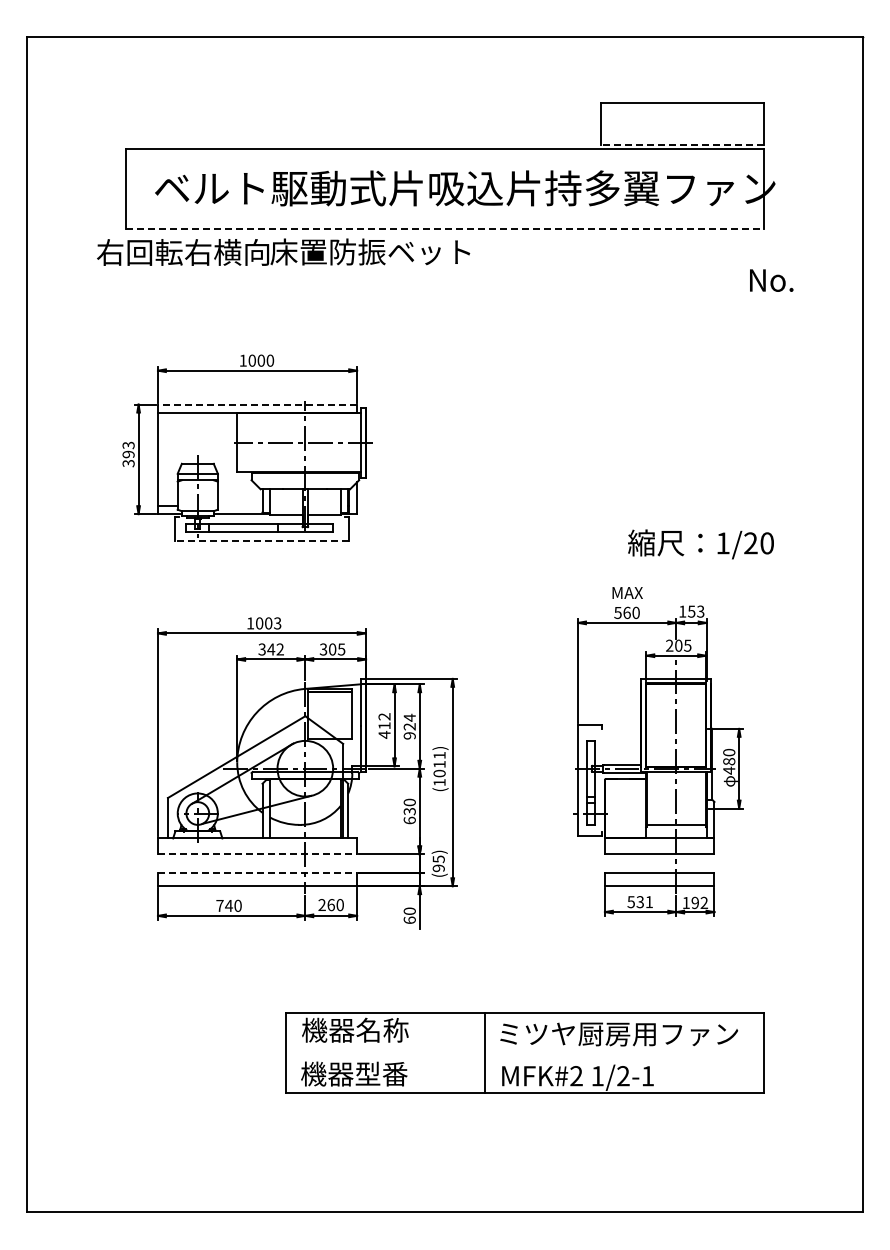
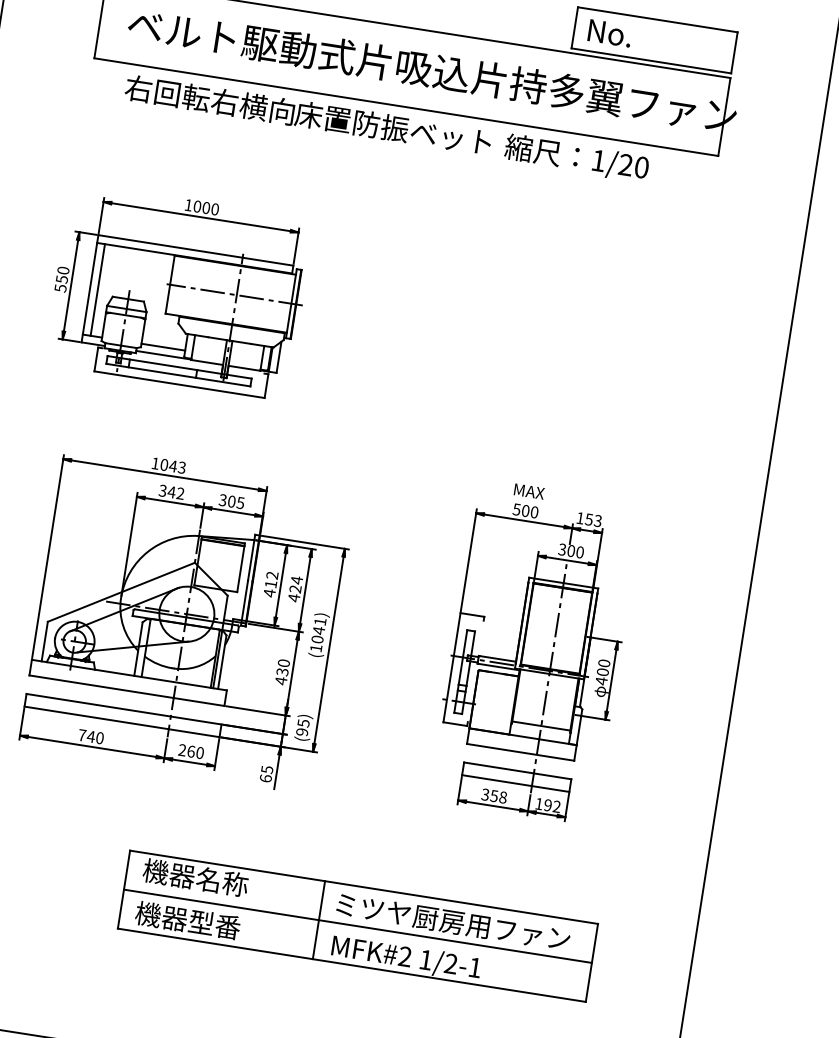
line: (682, 144) -> (651, 60), dashed -> solid
line: (445, 228) -> (406, 106), dashed -> solid
text: (283, 251) -> (308, 114), moved
text: (771, 280) -> (609, 33), moved
line: (257, 404) -> (195, 250), dashed -> solid
text: (128, 453) -> (62, 278), 393 -> 550
line: (165, 459) -> (97, 290), added
line: (239, 506) -> (162, 347), added
line: (262, 541) -> (179, 385), dashed -> solid
text: (700, 544) -> (576, 158), moved
text: (626, 612) -> (525, 510), 560 -> 500
text: (268, 623) -> (173, 466), 1003 -> 1043
text: (678, 645) -> (571, 550), 205 -> 300
text: (409, 735) -> (293, 597), 924 -> 424
text: (729, 761) -> (603, 672), 480 -> 400
text: (439, 764) -> (318, 630), (1011) -> (1041)
text: (409, 820) -> (280, 680), 630 -> 430
line: (257, 854) -> (126, 690), dashed -> solid
line: (257, 873) -> (123, 709), dashed -> solid
text: (640, 902) -> (494, 796), 531 -> 358
text: (409, 911) -> (266, 769), 60 -> 65
line: (524, 1053) -> (357, 926), added

